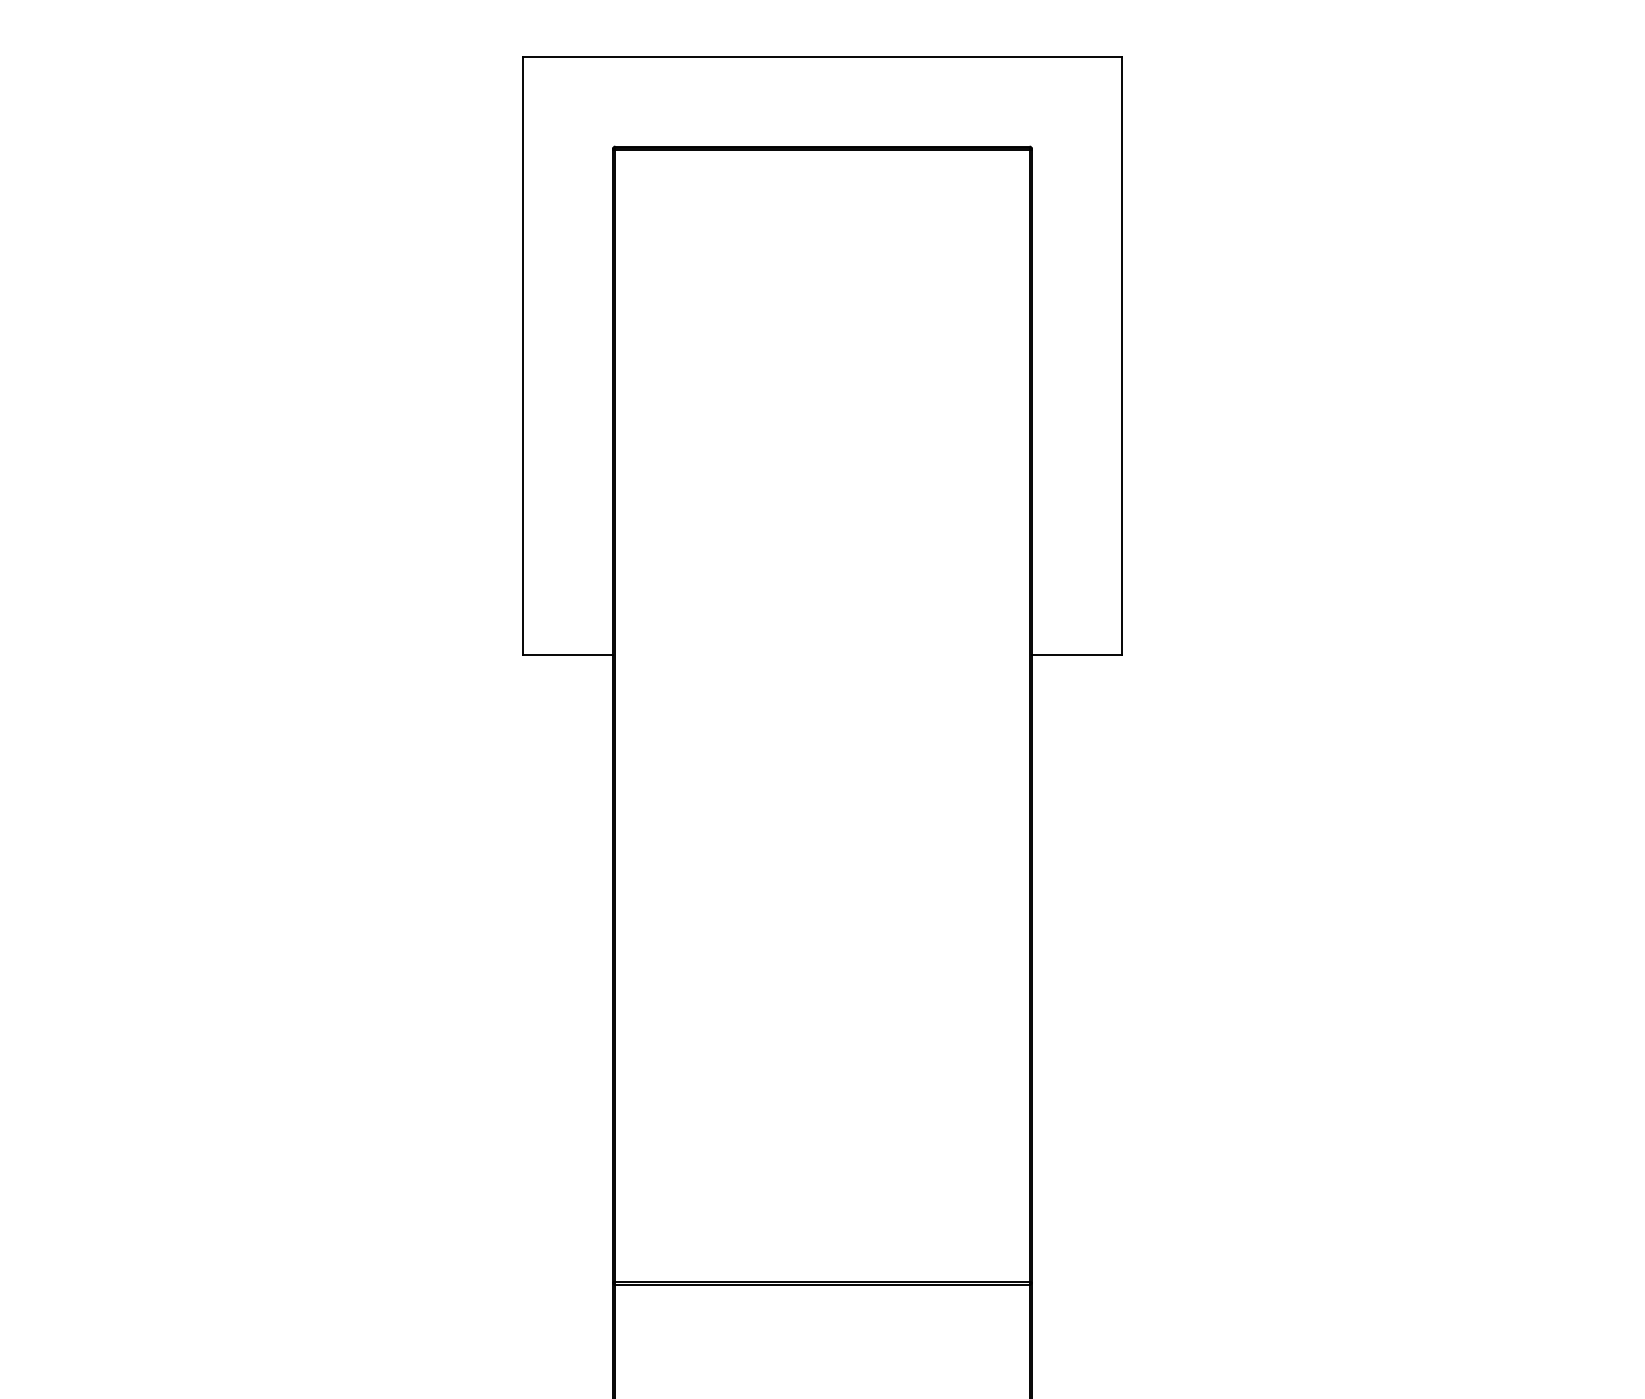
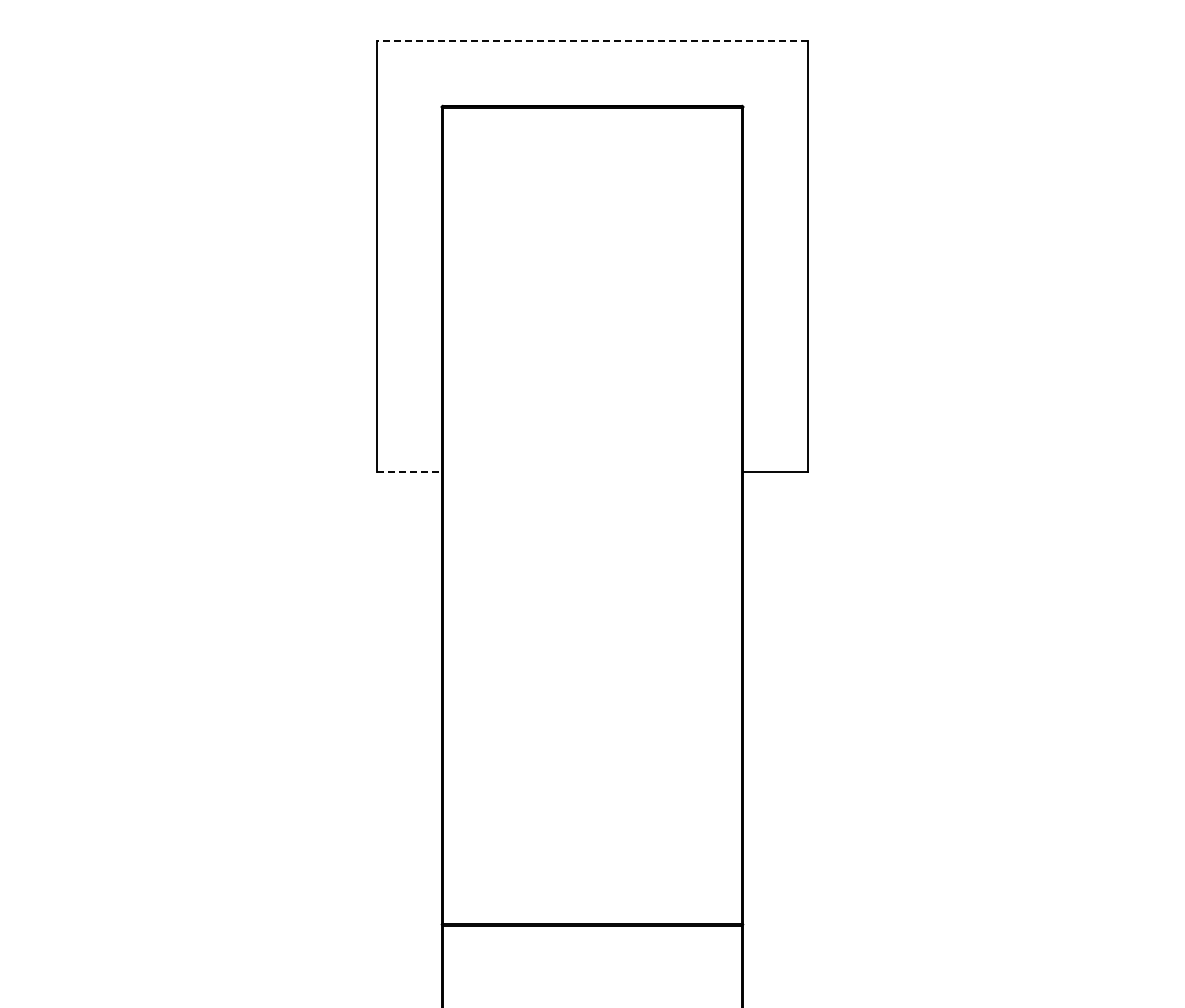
line: (822, 56) -> (592, 40), solid -> dashed
line: (568, 655) -> (409, 472), solid -> dashed

